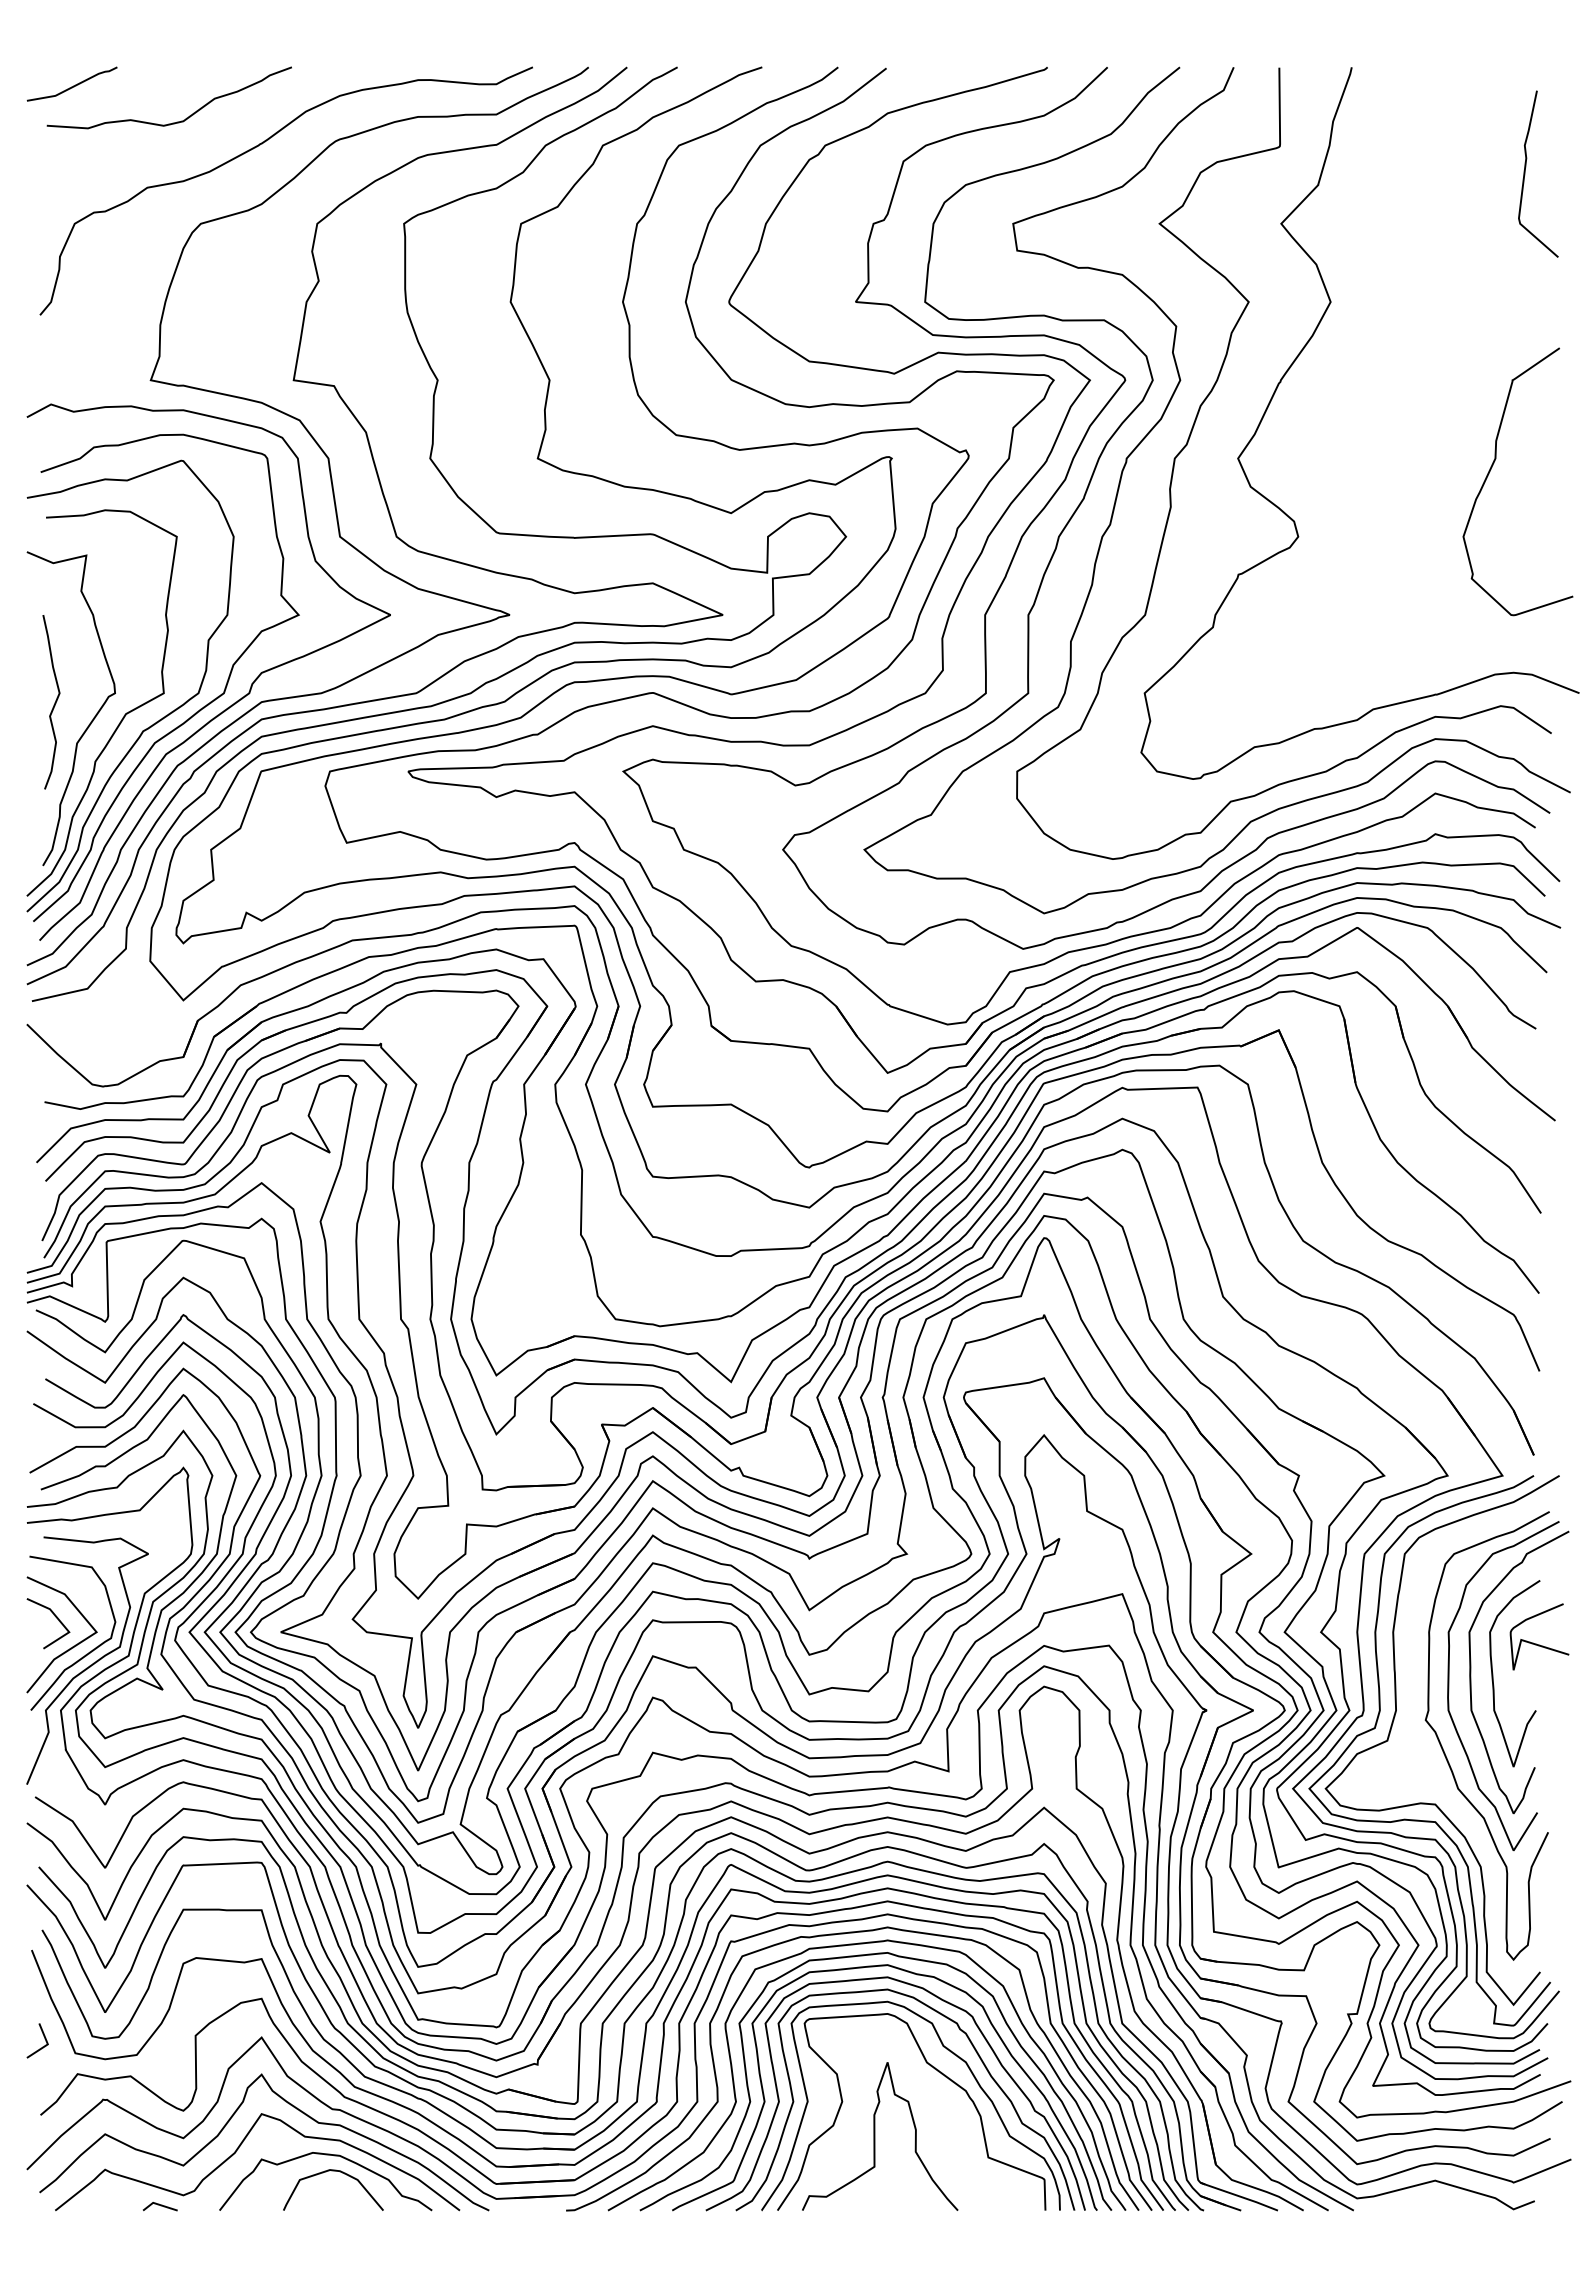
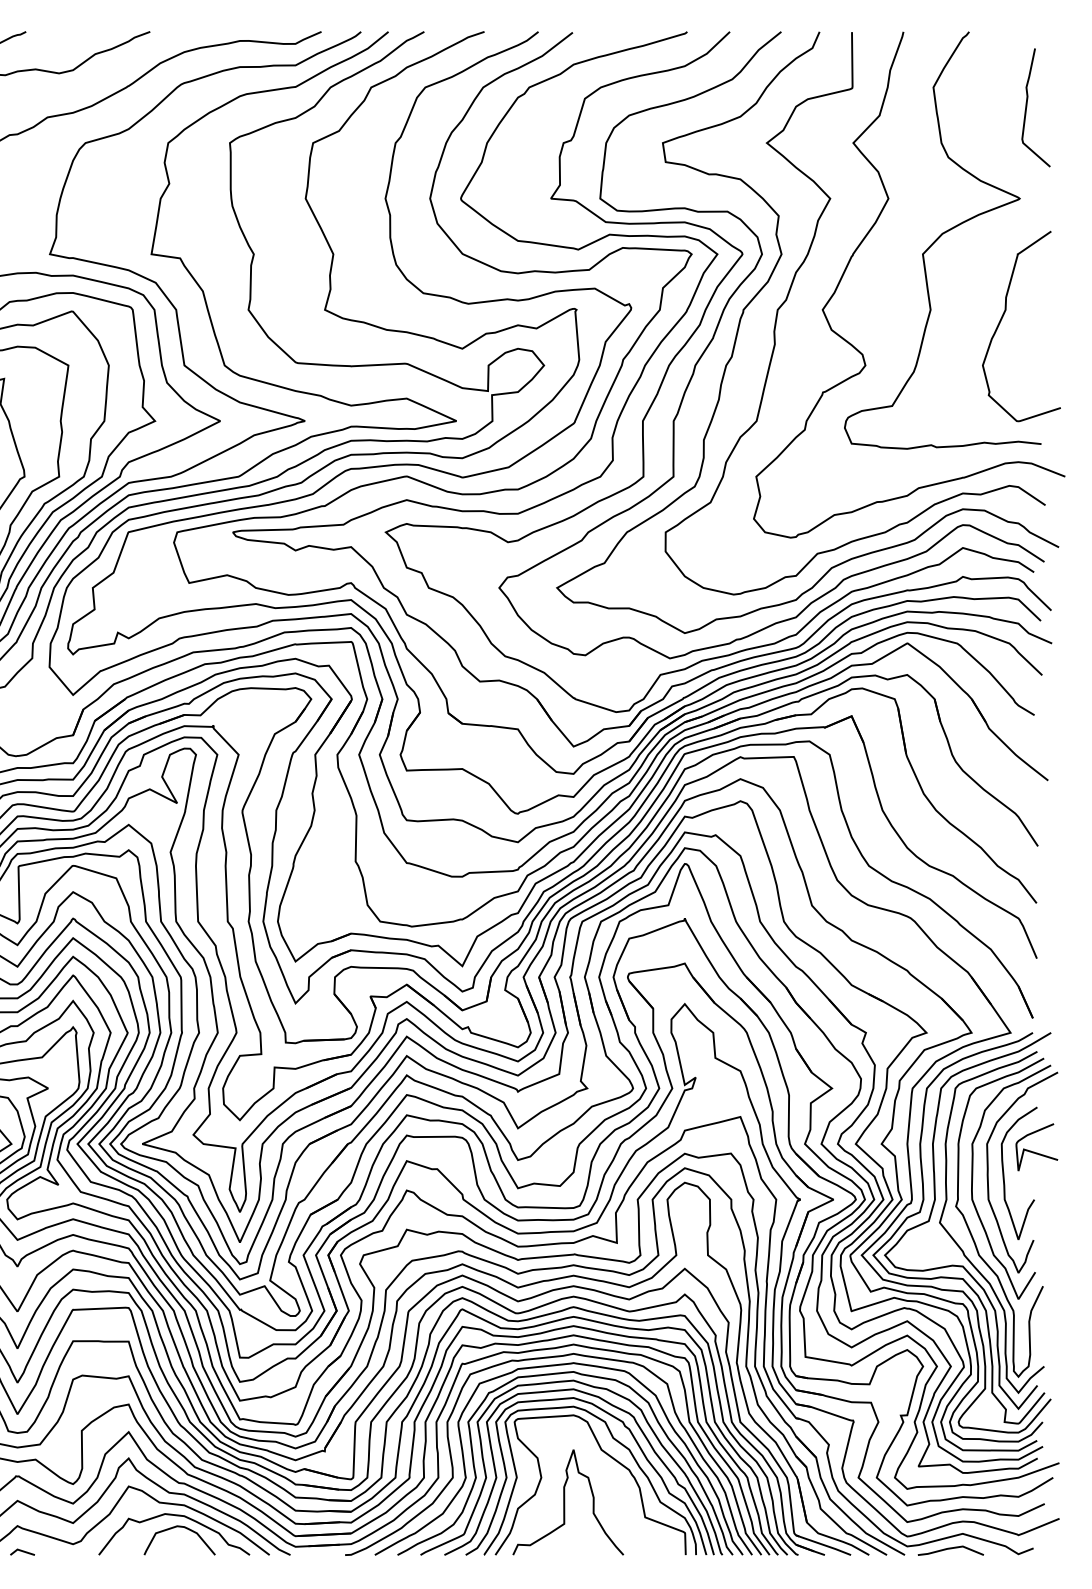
curve: (1403, 356) -> (940, 237), added
curve: (1431, 1776) -> (960, 1246), added
line: (1417, 2202) -> (950, 1549), added
line: (160, 2206) -> (22, 1552), moved

